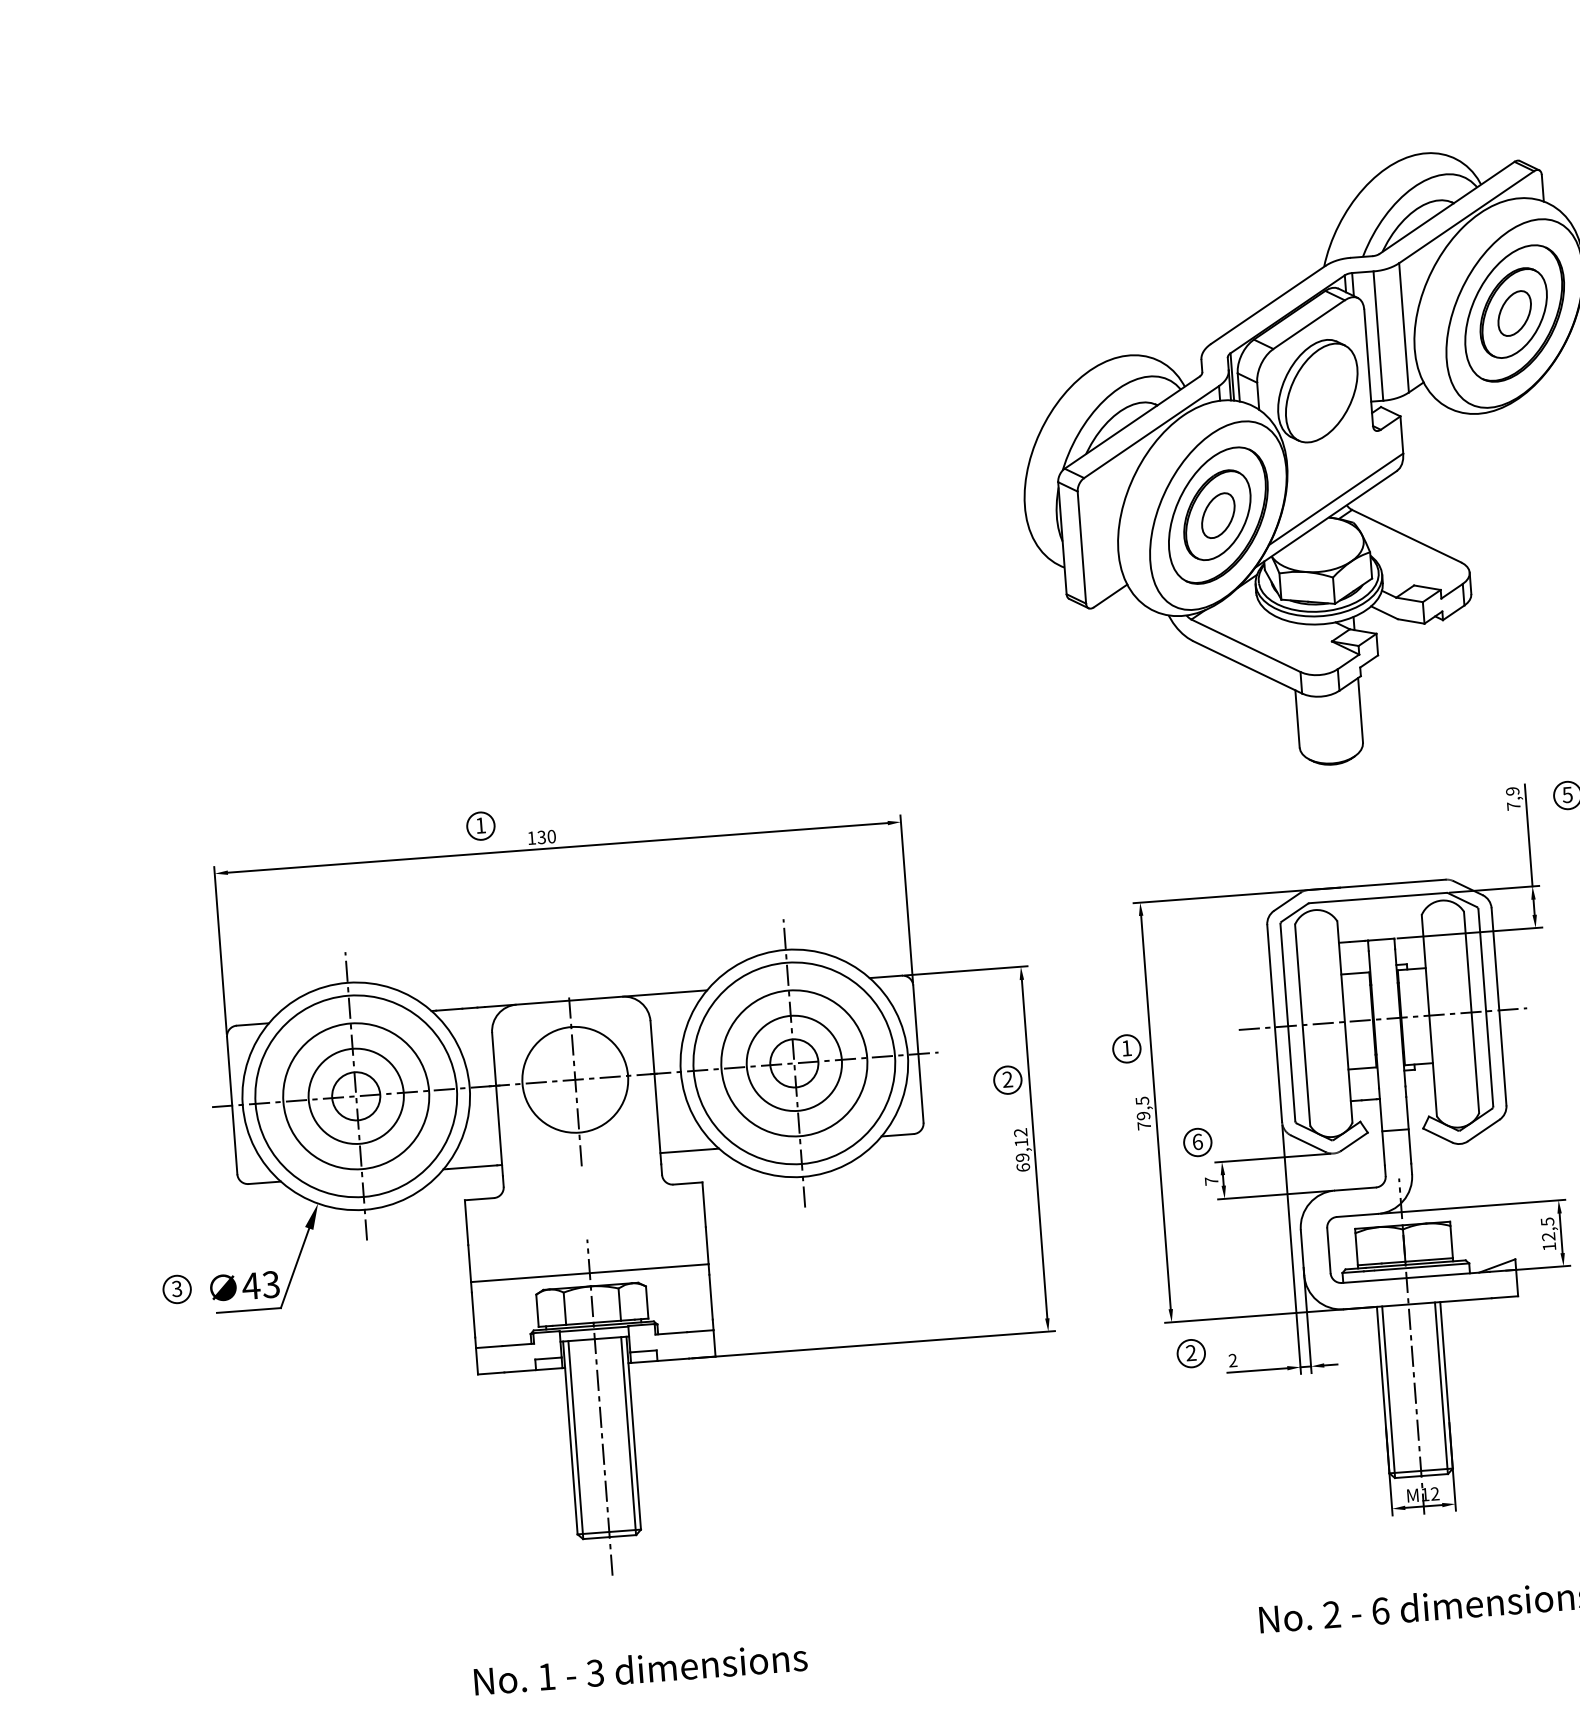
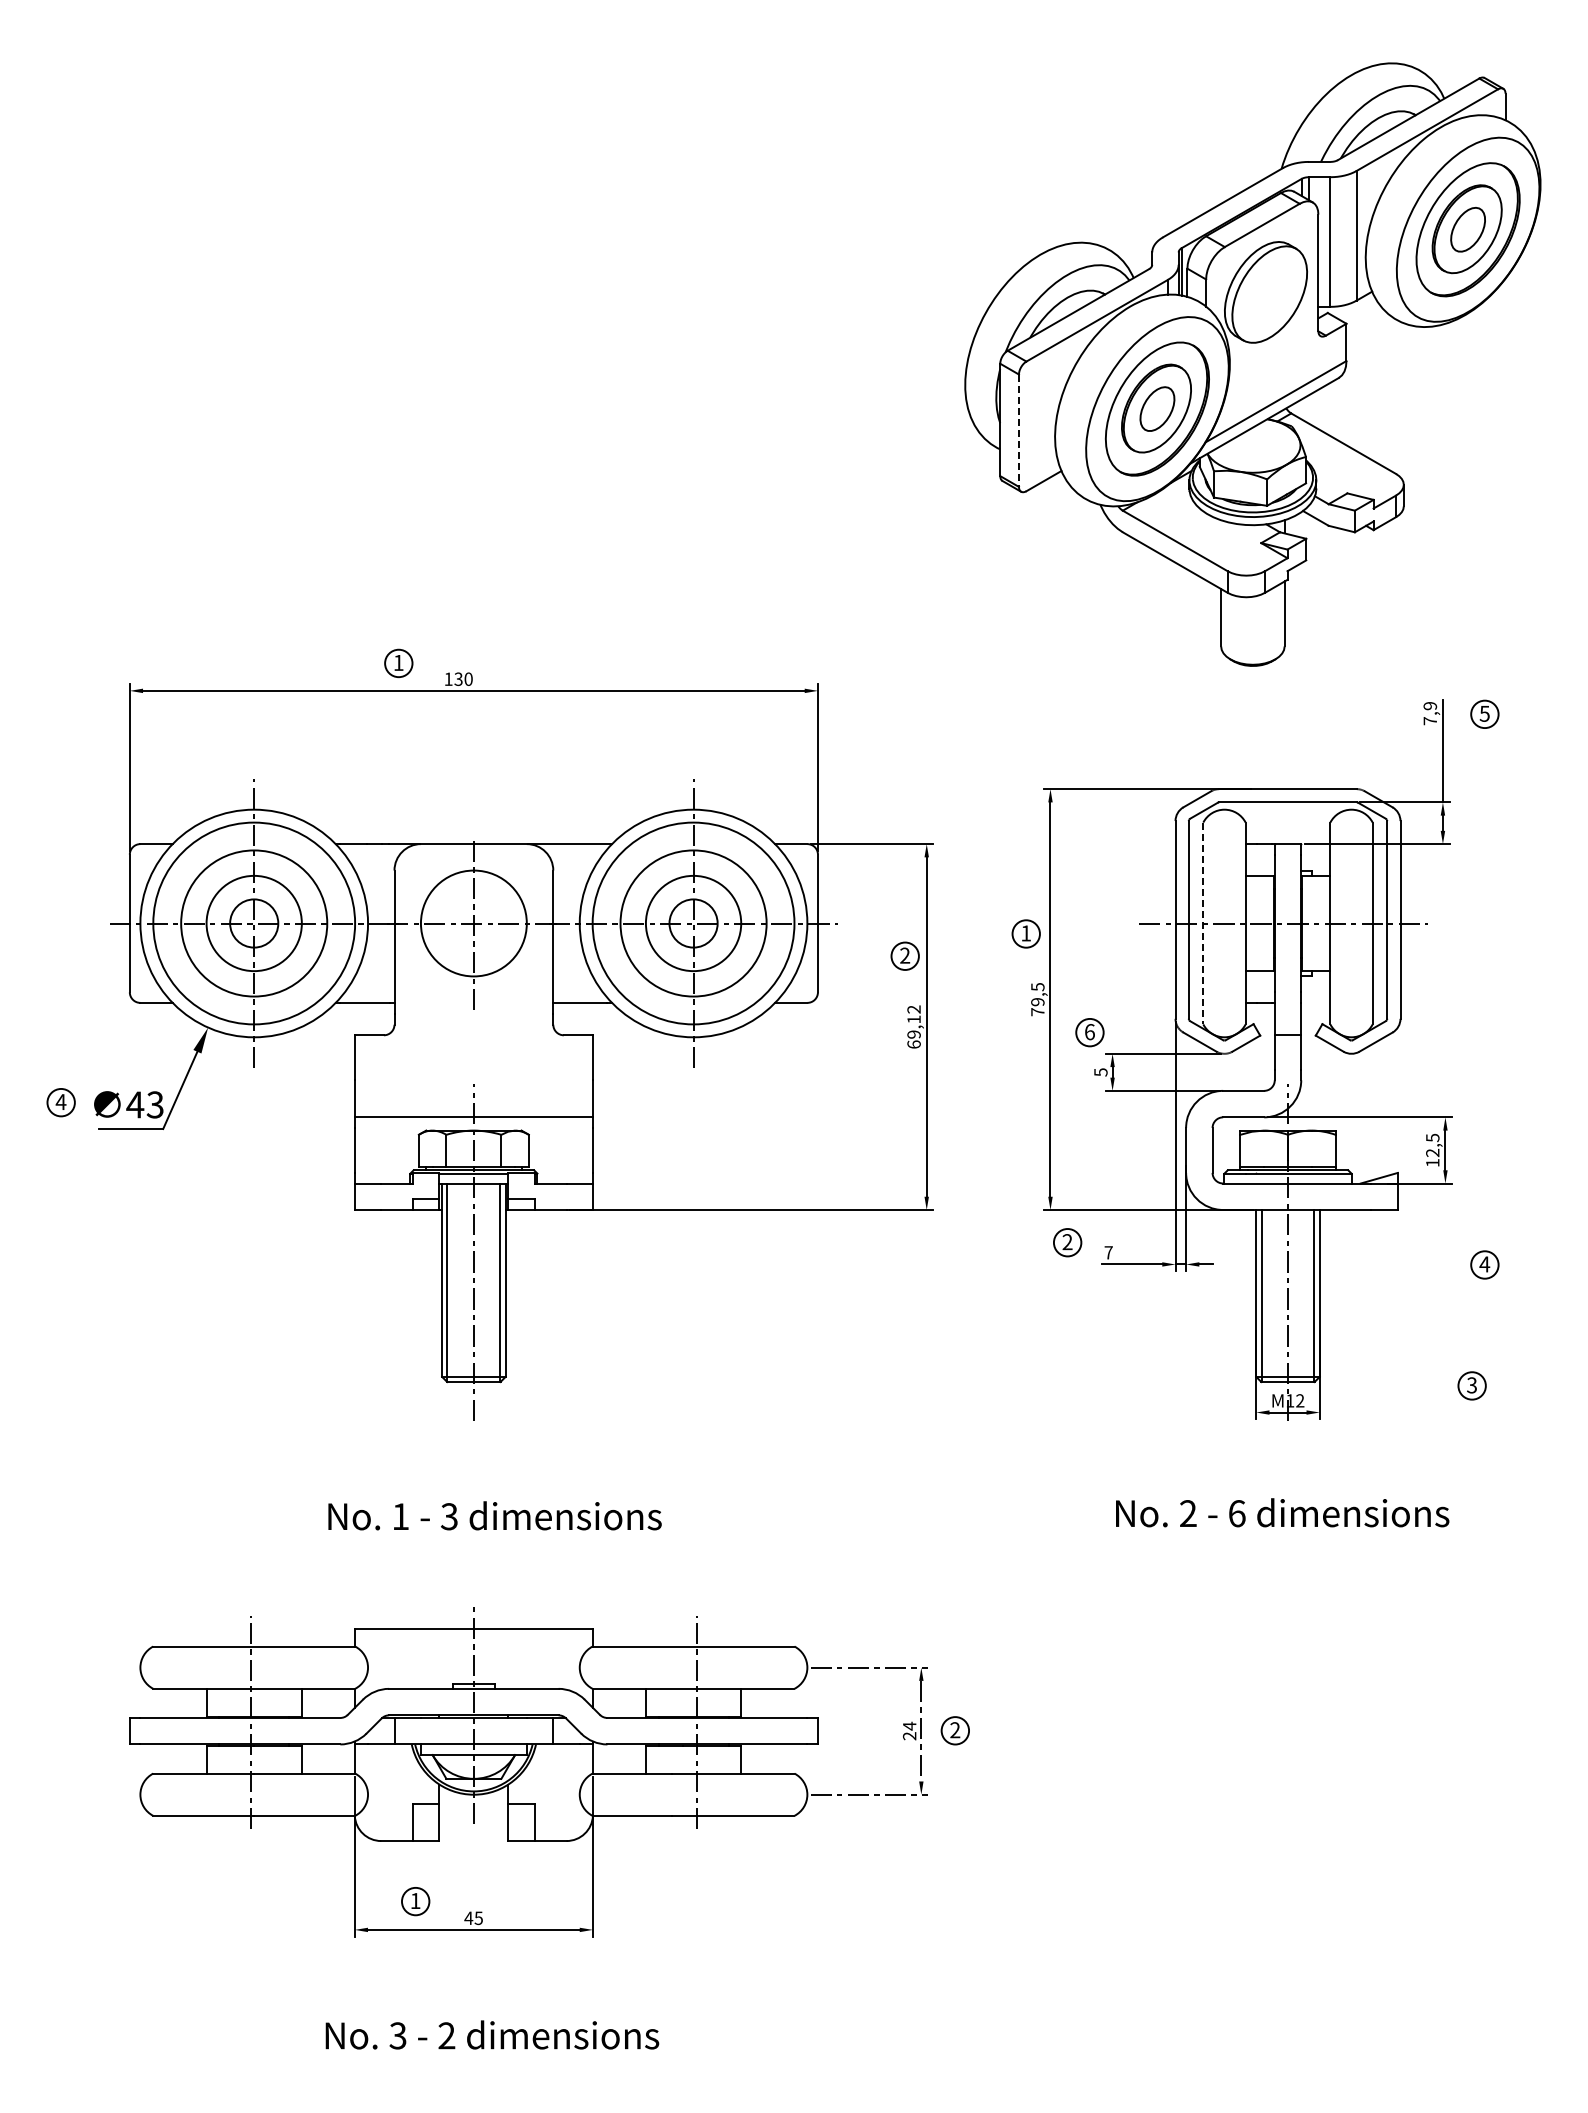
line: (1081, 548) -> (1018, 431), solid -> dashed
line: (1302, 1025) -> (1203, 923), solid -> dashed
text: (1211, 1181) -> (1100, 1072), 7 -> 5
text: (176, 1289) -> (60, 1102), 3 -> 4
text: (1232, 1360) -> (1108, 1252), 2 -> 7

